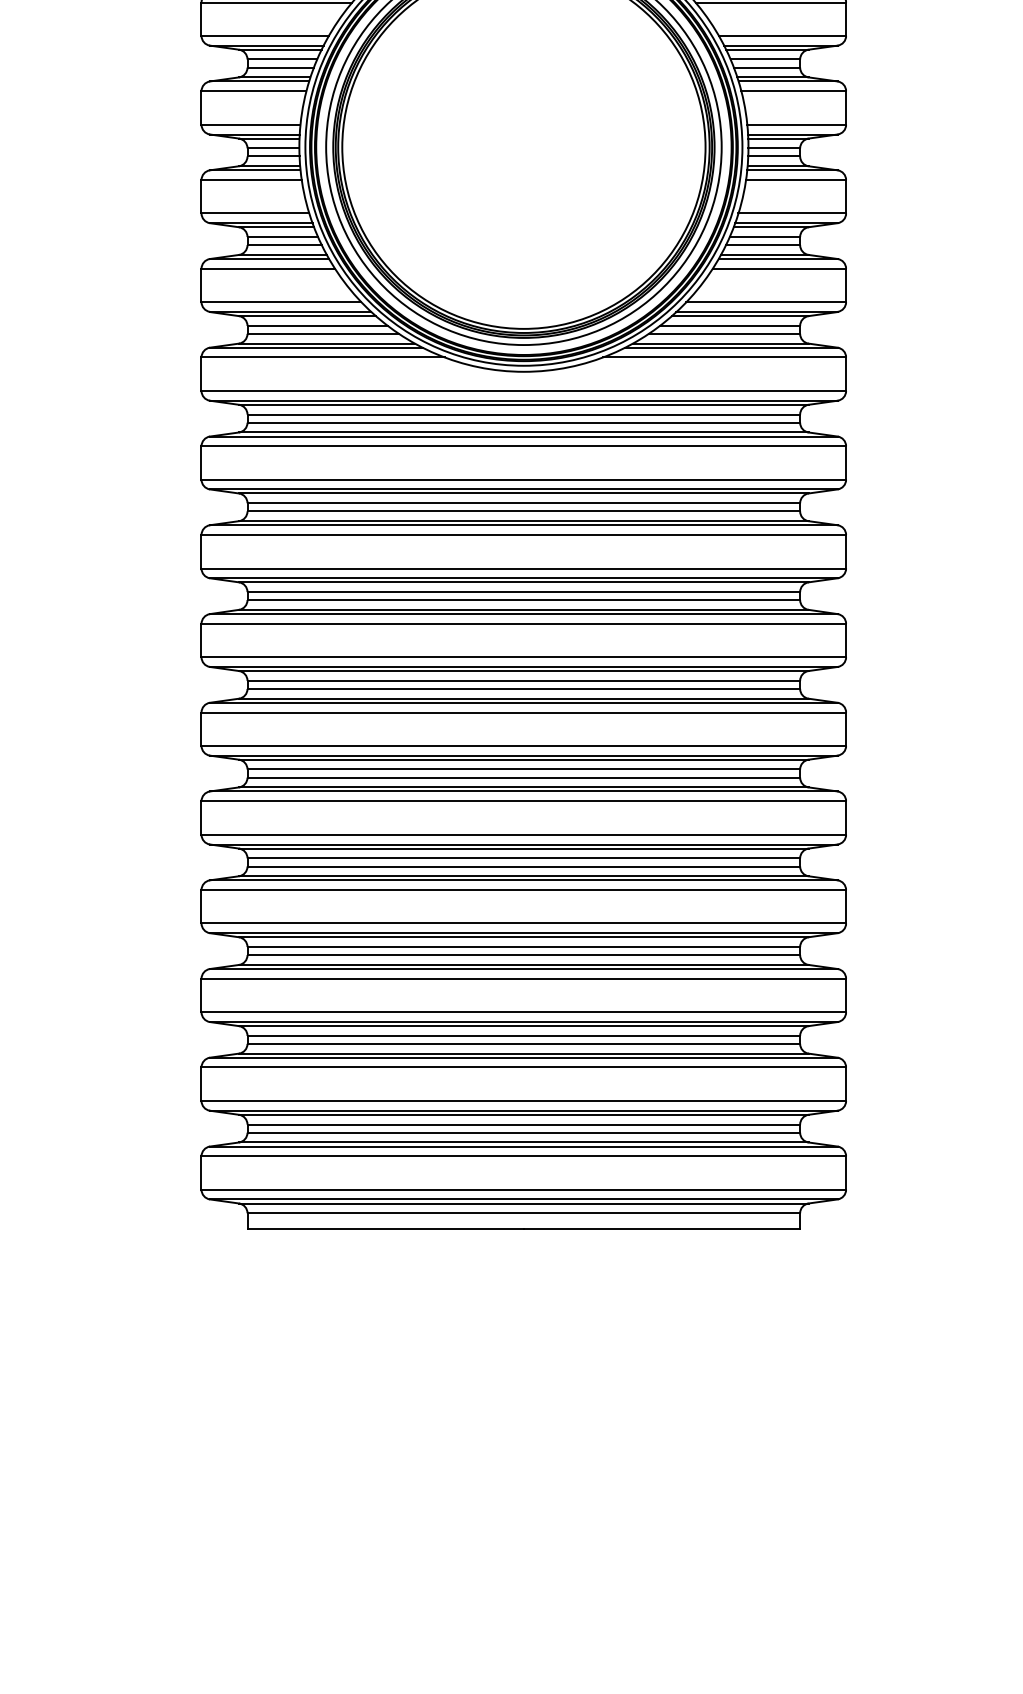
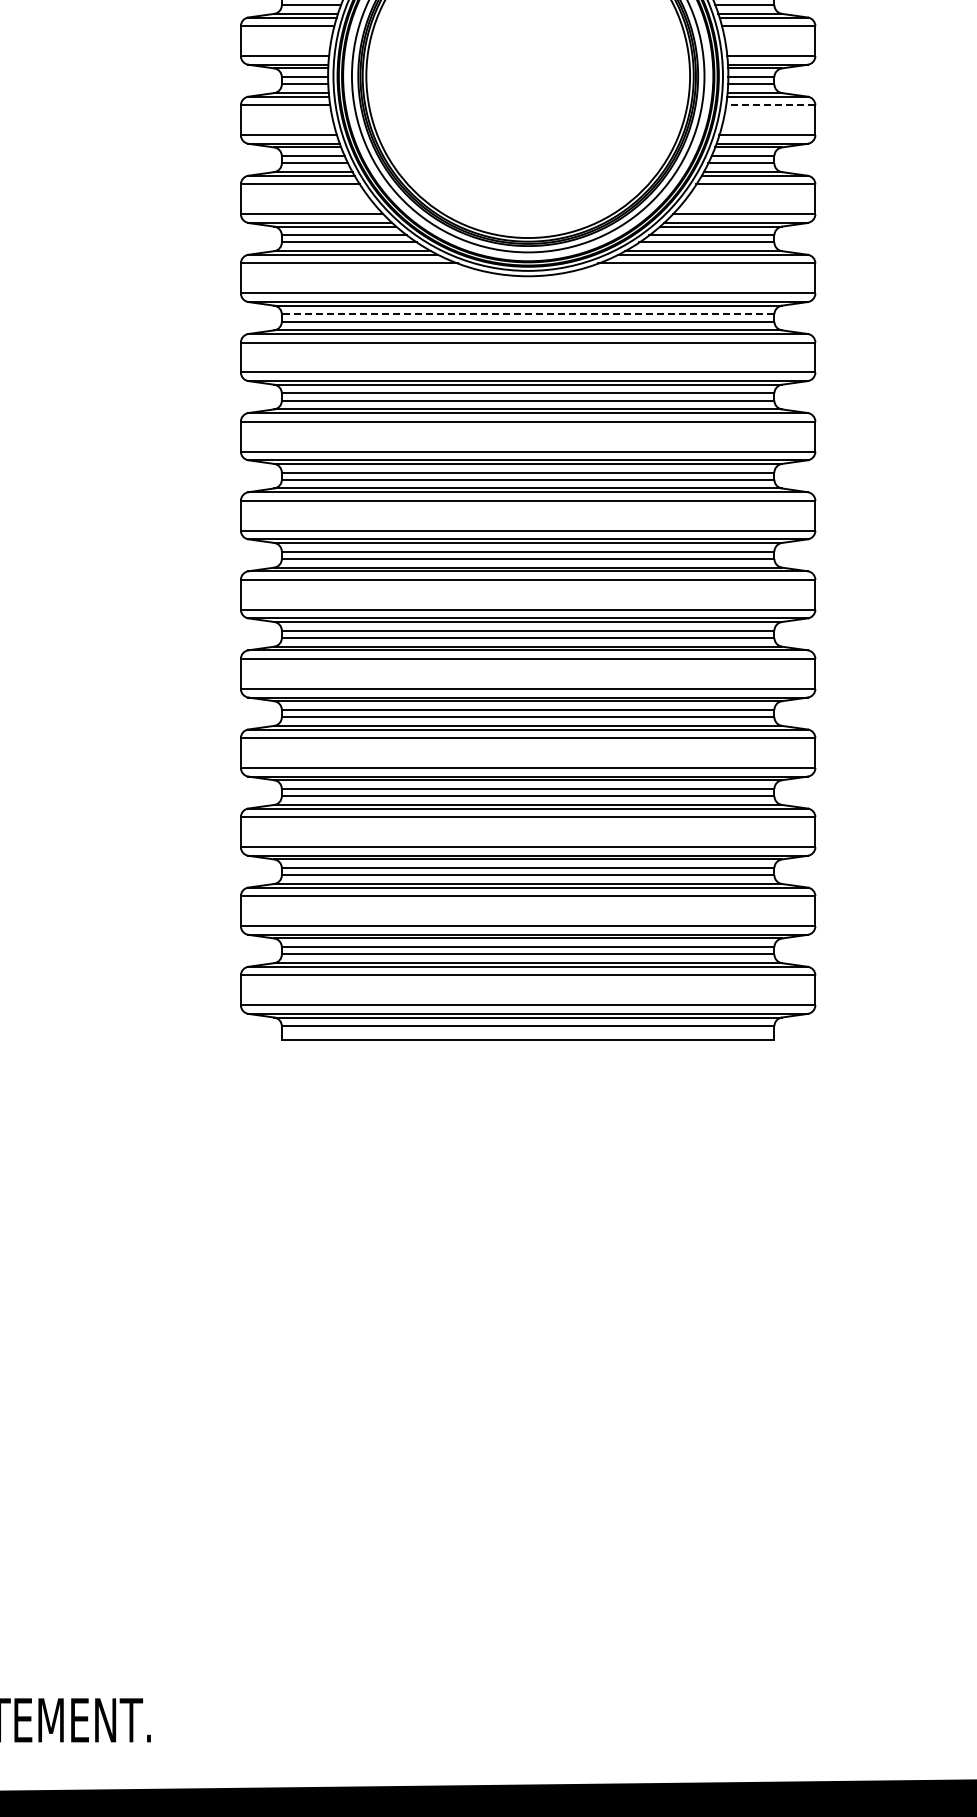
line: (795, 180) -> (770, 105), solid -> dashed
line: (523, 414) -> (527, 314), solid -> dashed

